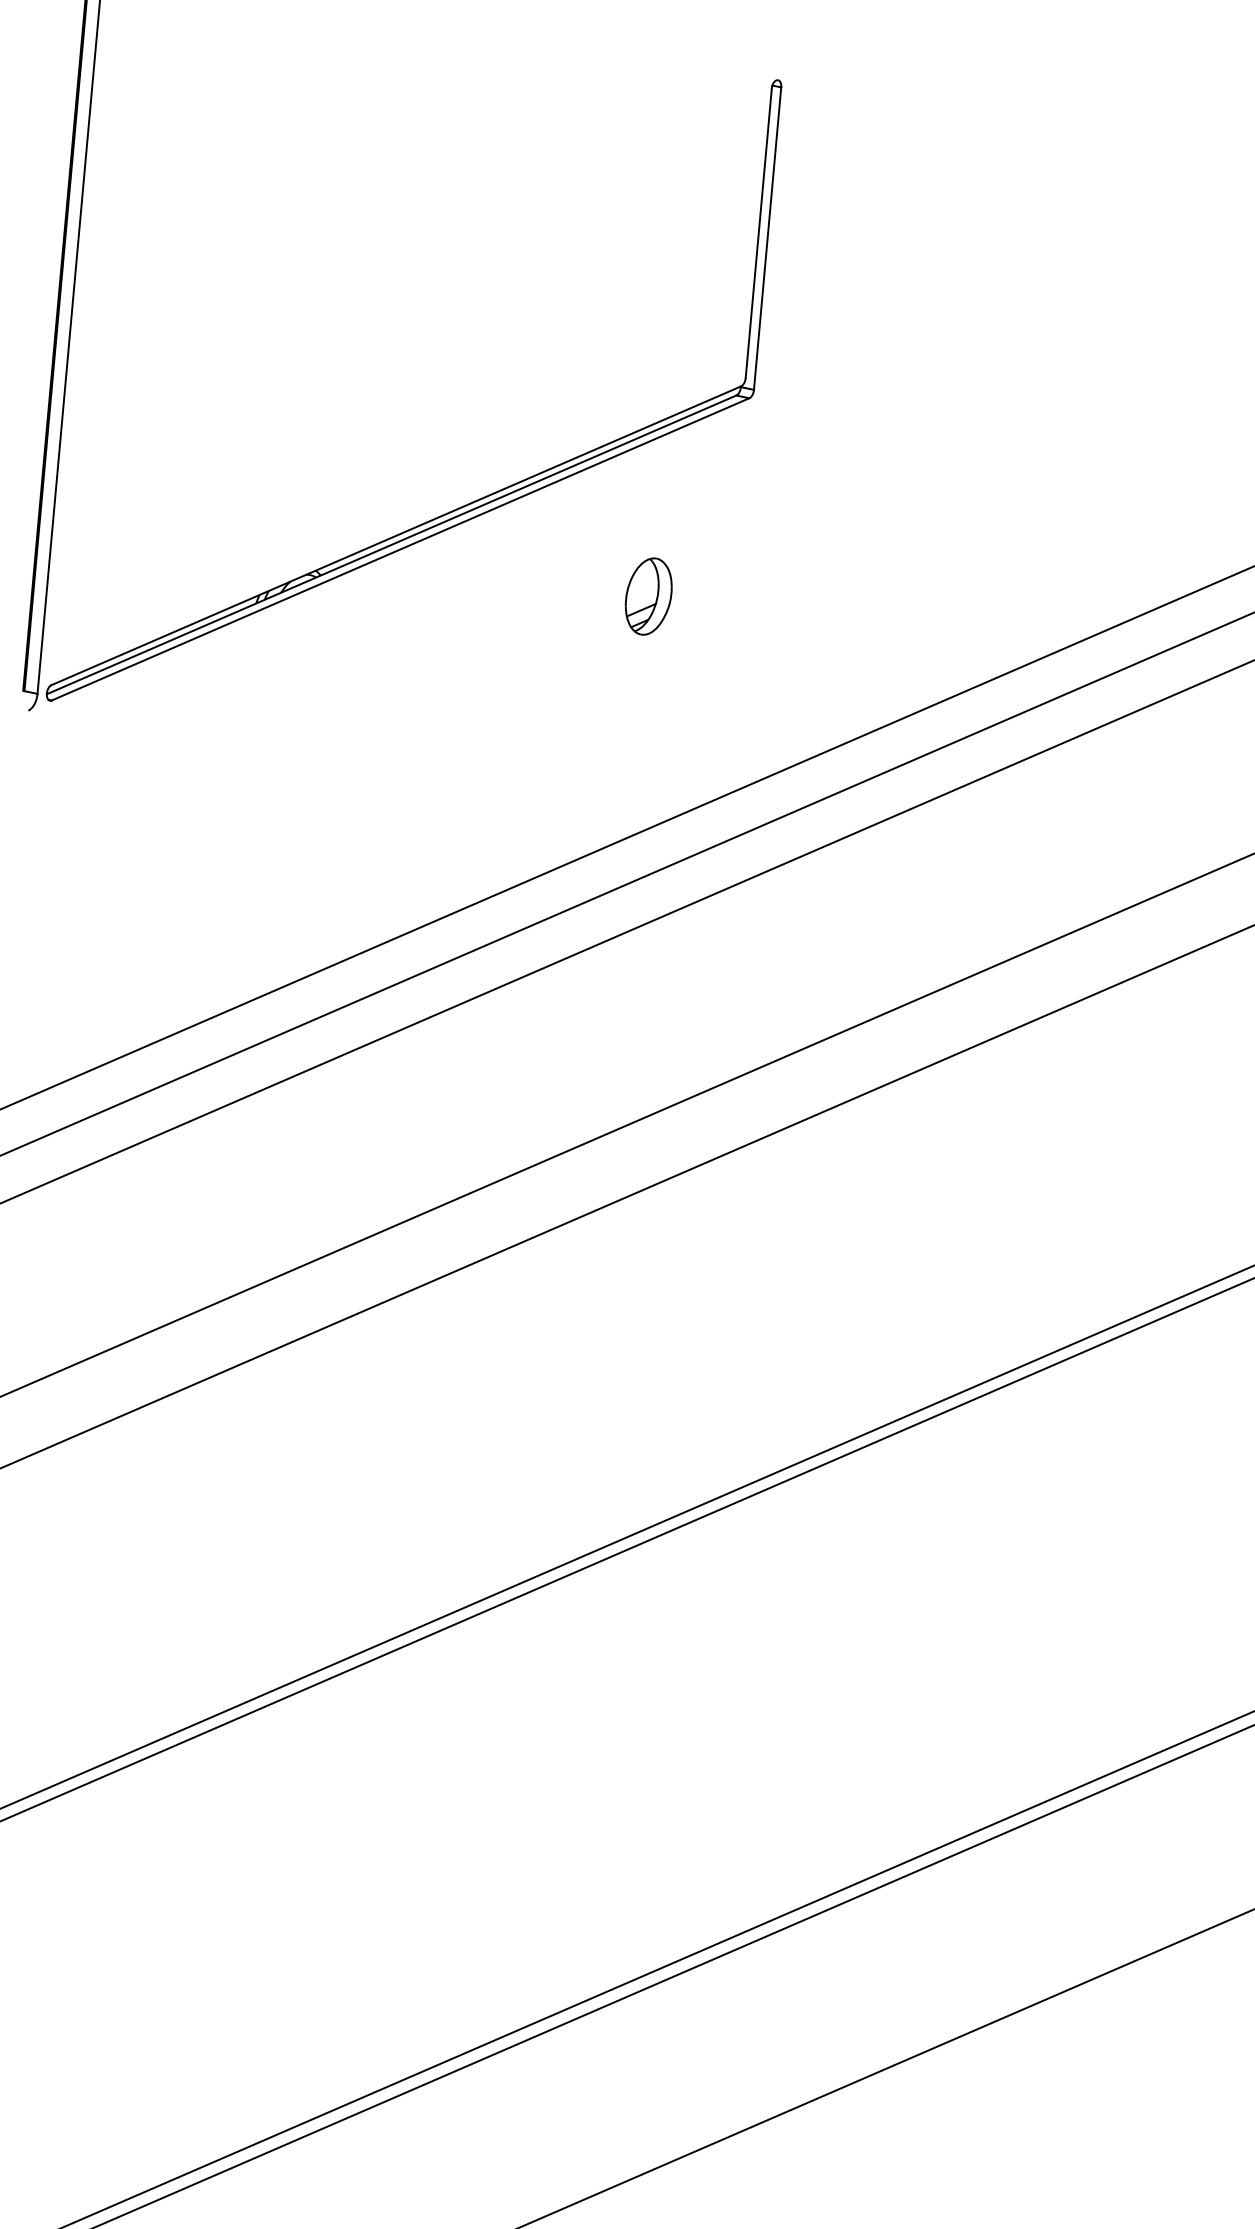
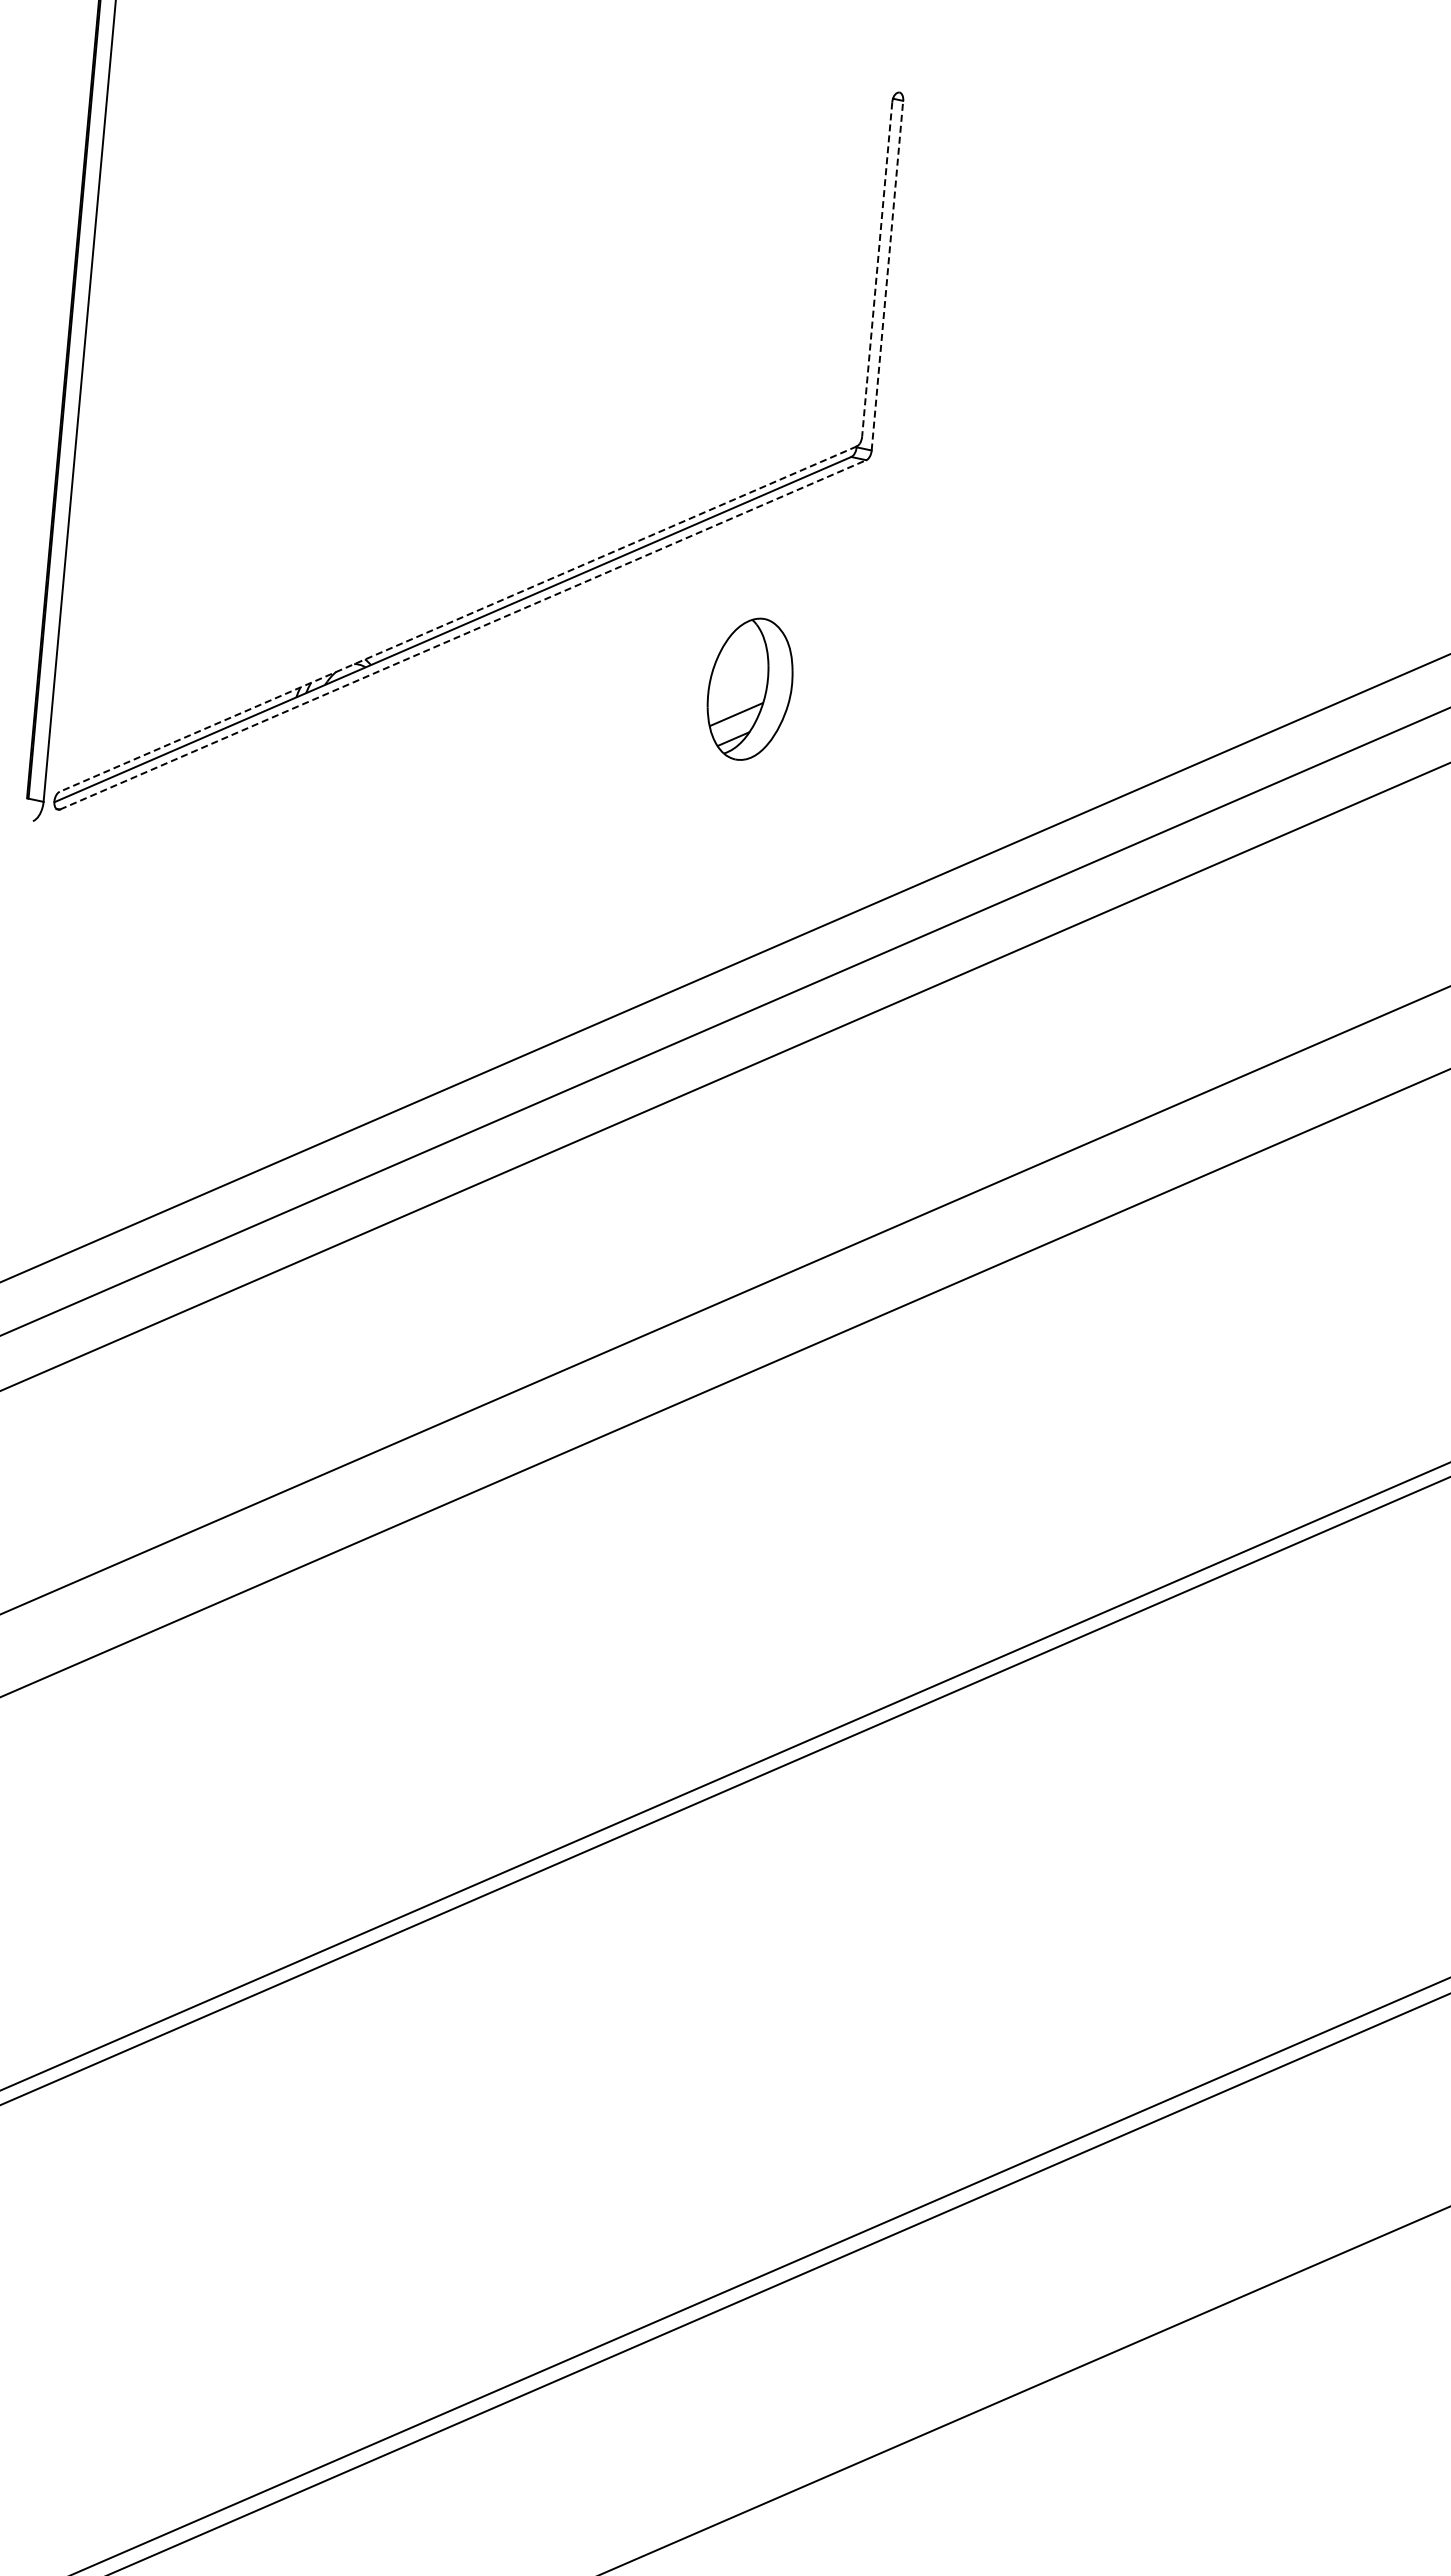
line: (759, 233) -> (877, 269), solid -> dashed
line: (767, 238) -> (887, 275), solid -> dashed
line: (395, 536) -> (457, 619), solid -> dashed
line: (400, 549) -> (463, 634), solid -> dashed
part: (648, 596) -> (749, 689), size x1.6

